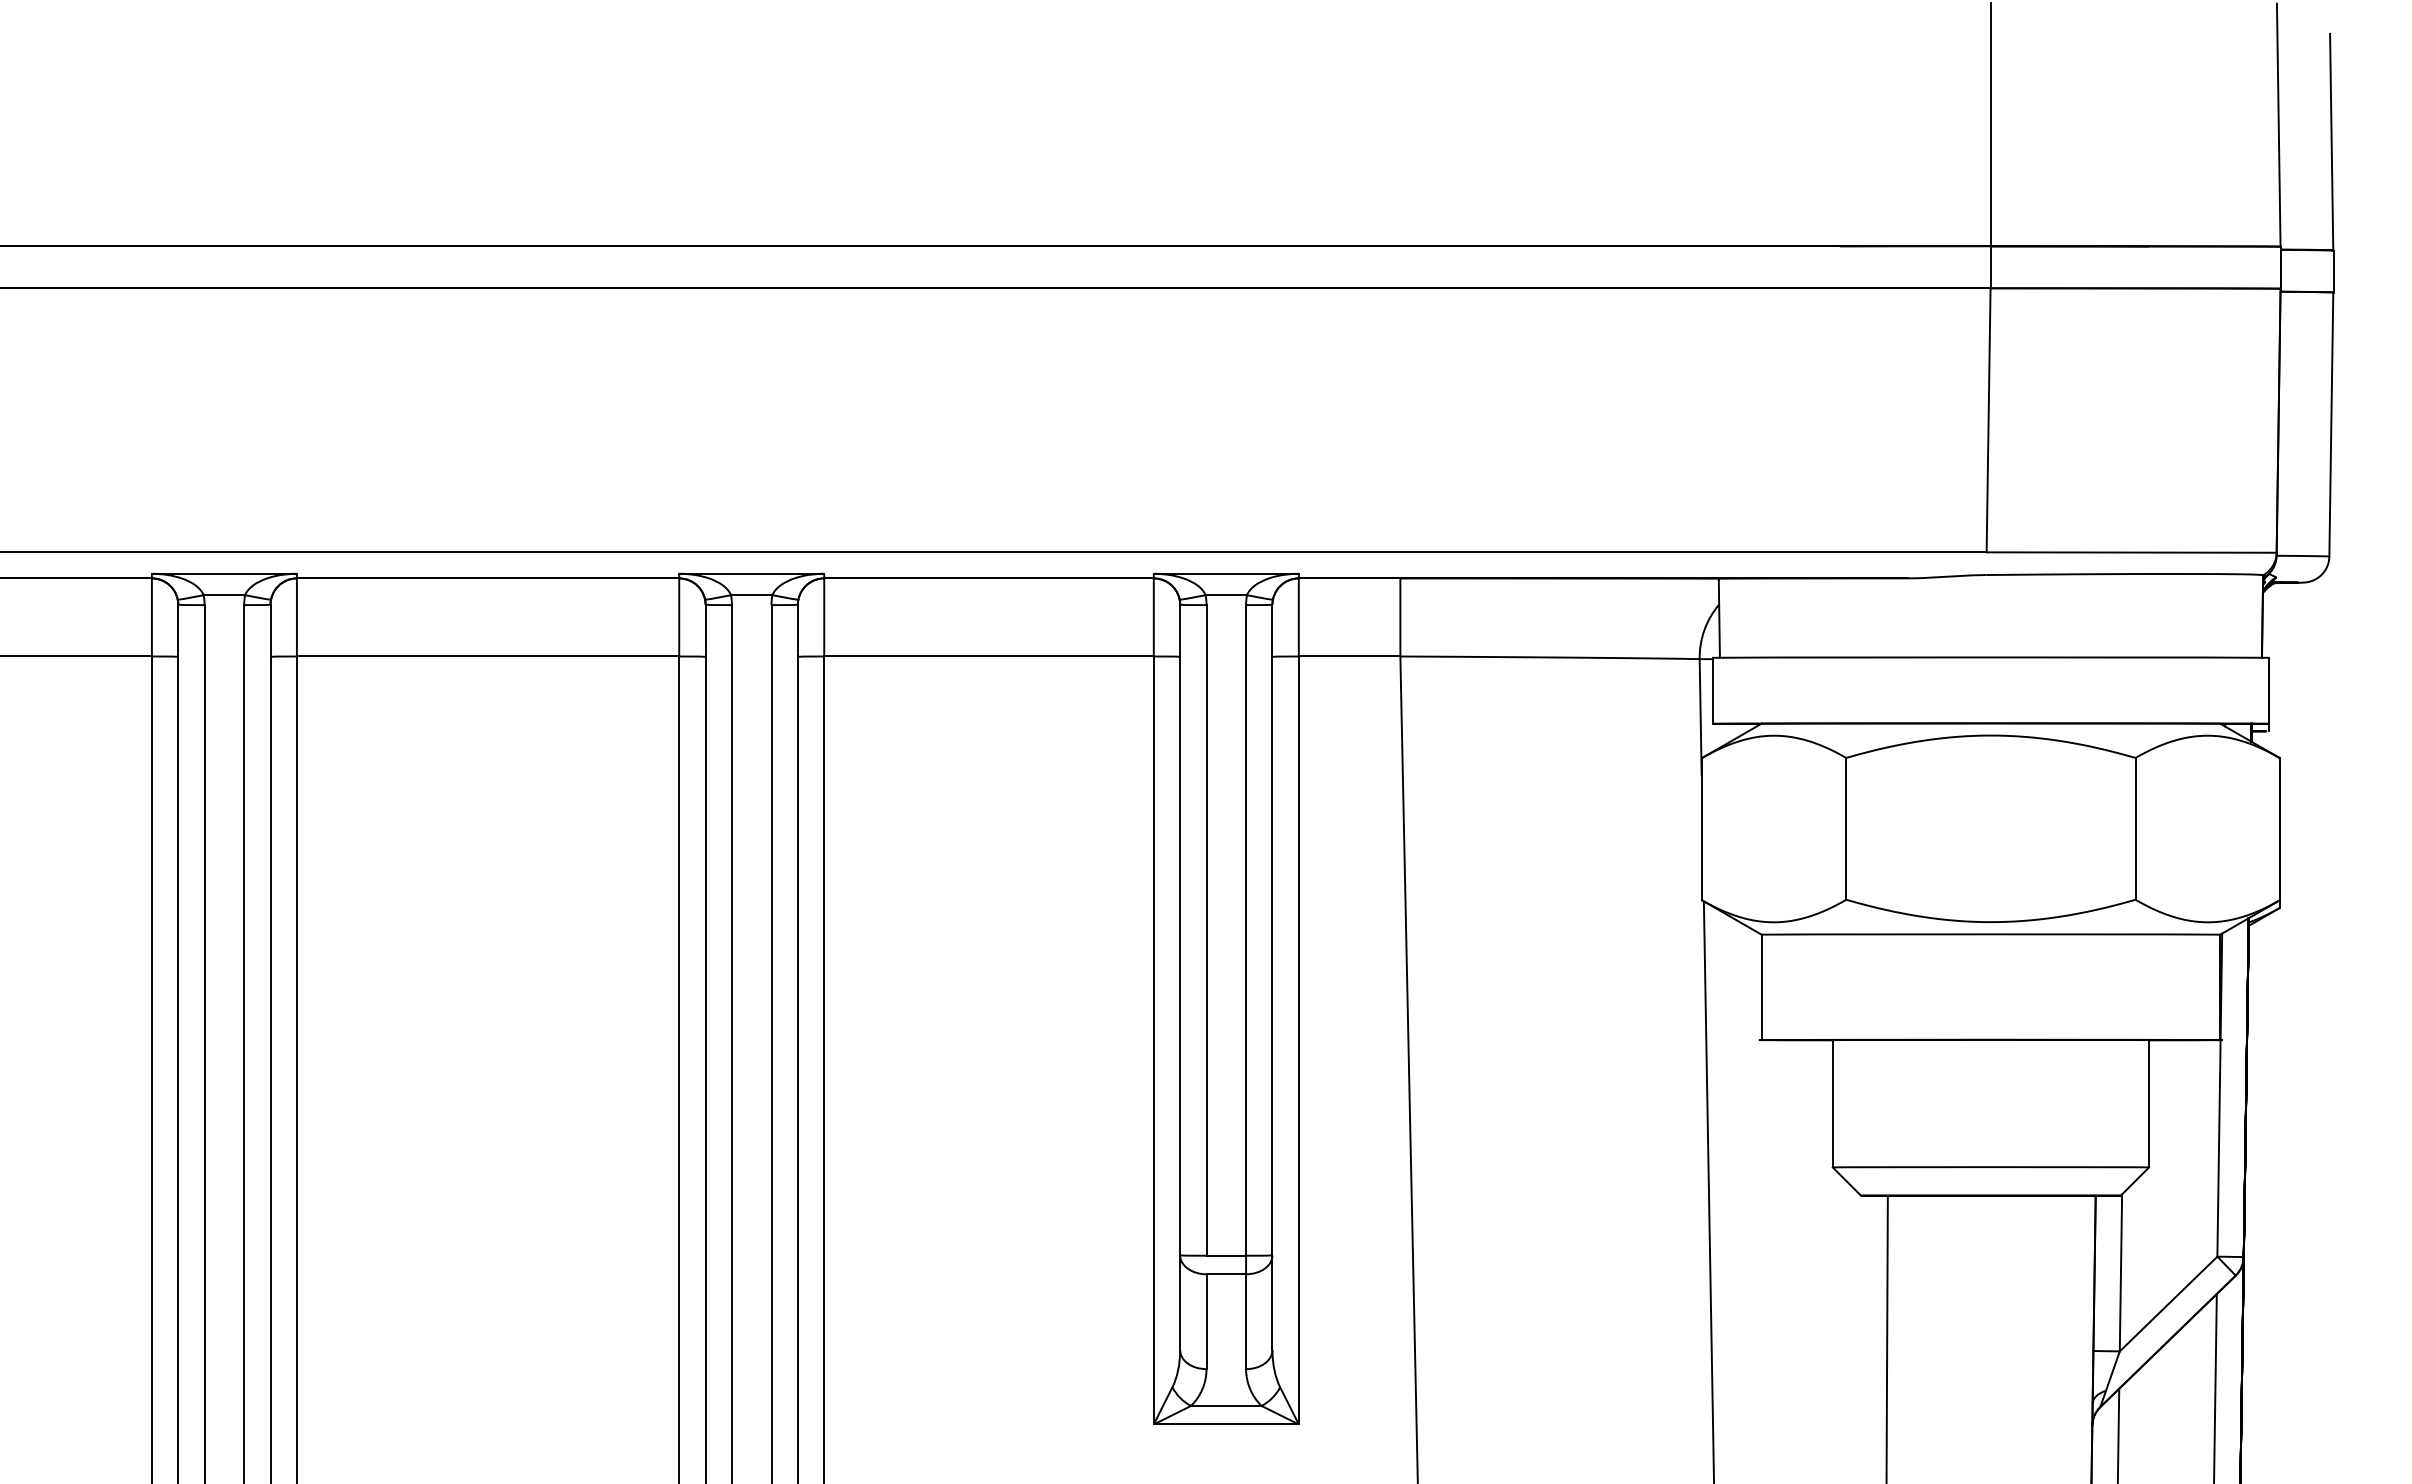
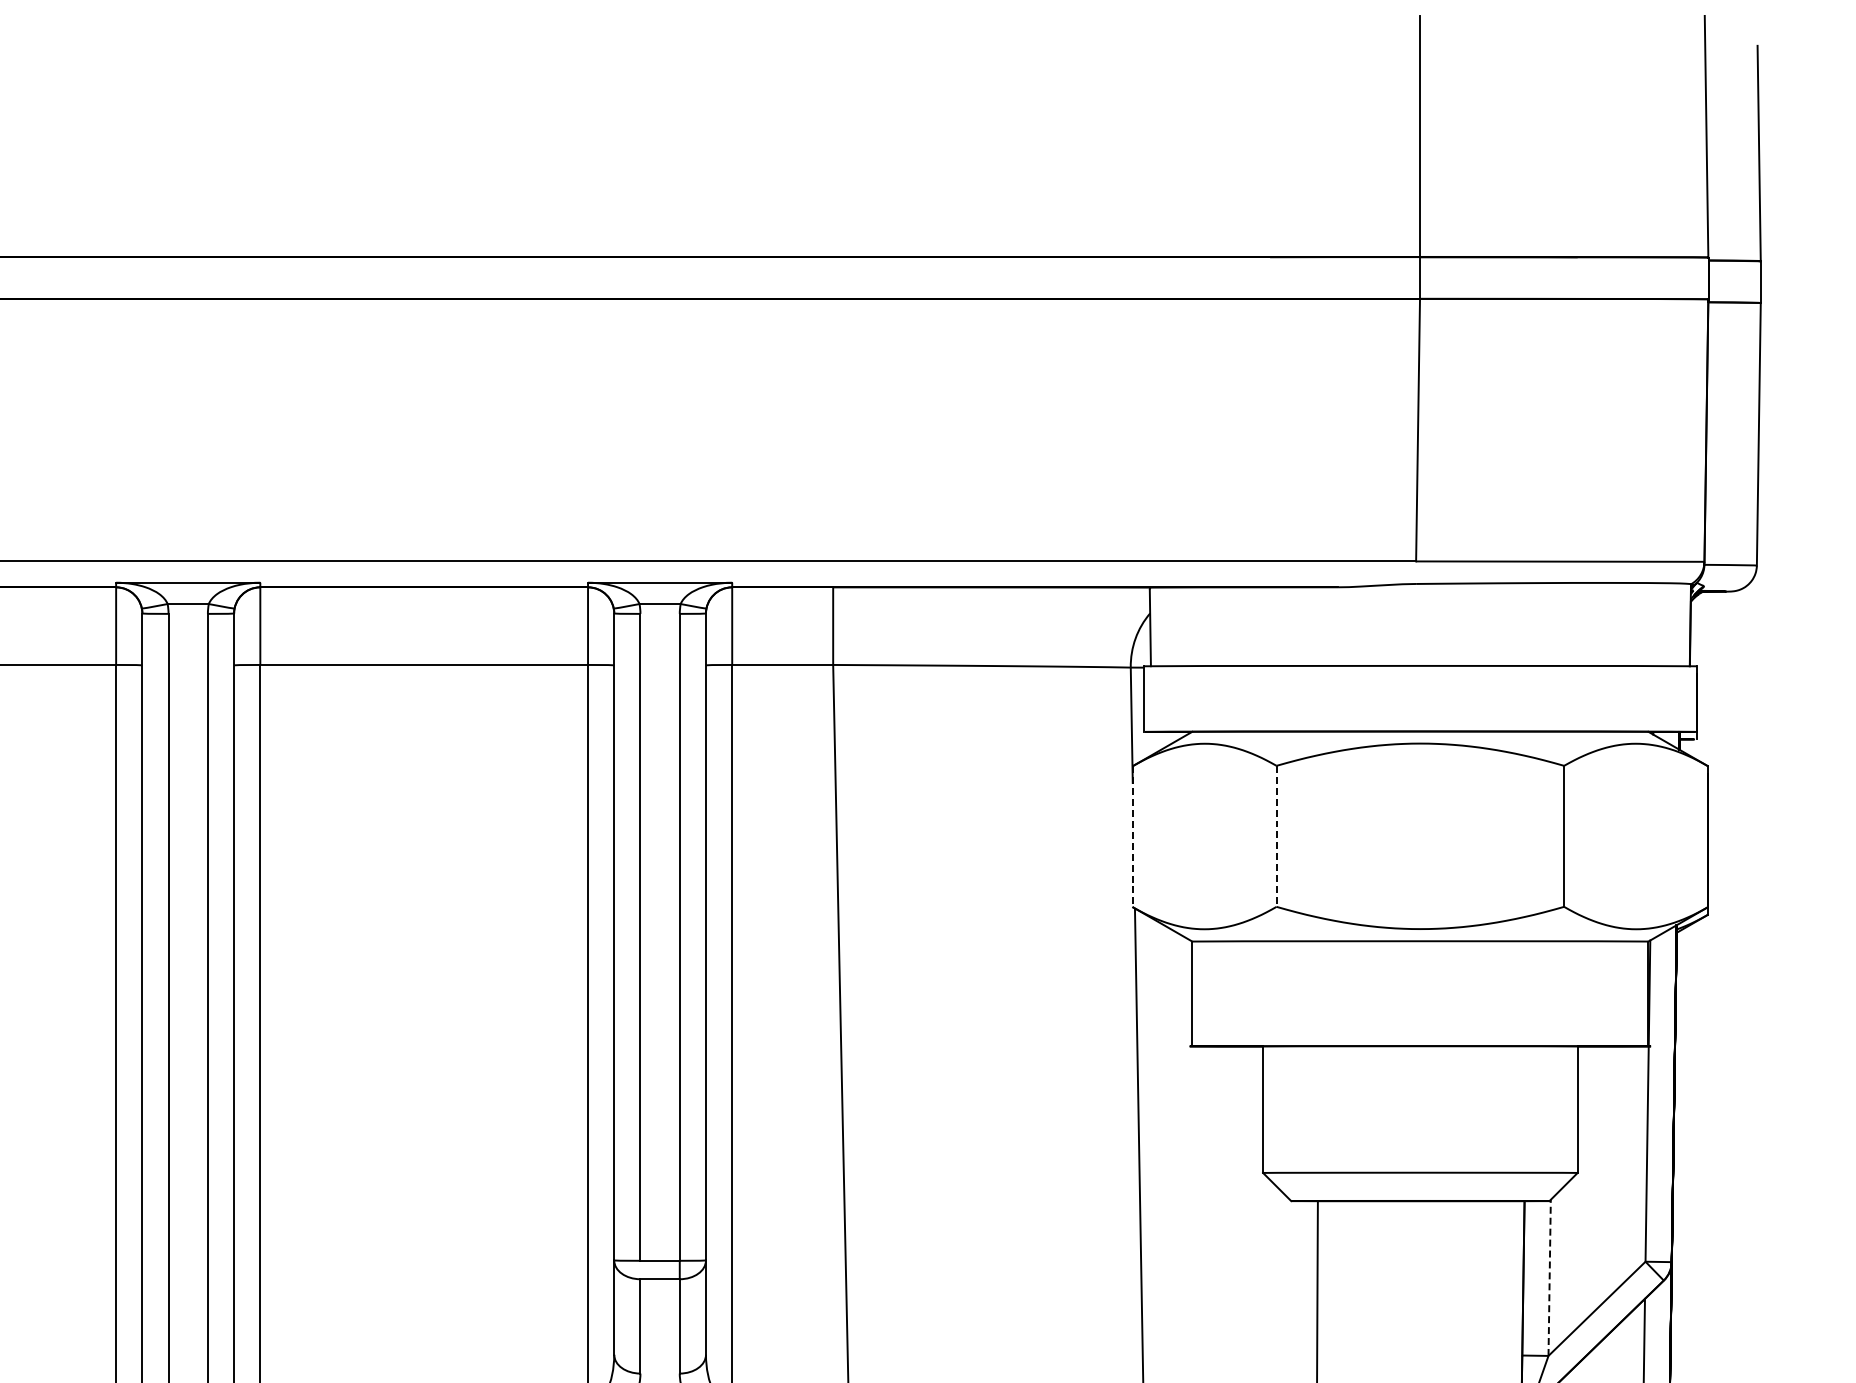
line: (1846, 828) -> (1276, 836), solid -> dashed
line: (1701, 829) -> (1132, 836), solid -> dashed
line: (2120, 1272) -> (1549, 1277), solid -> dashed

